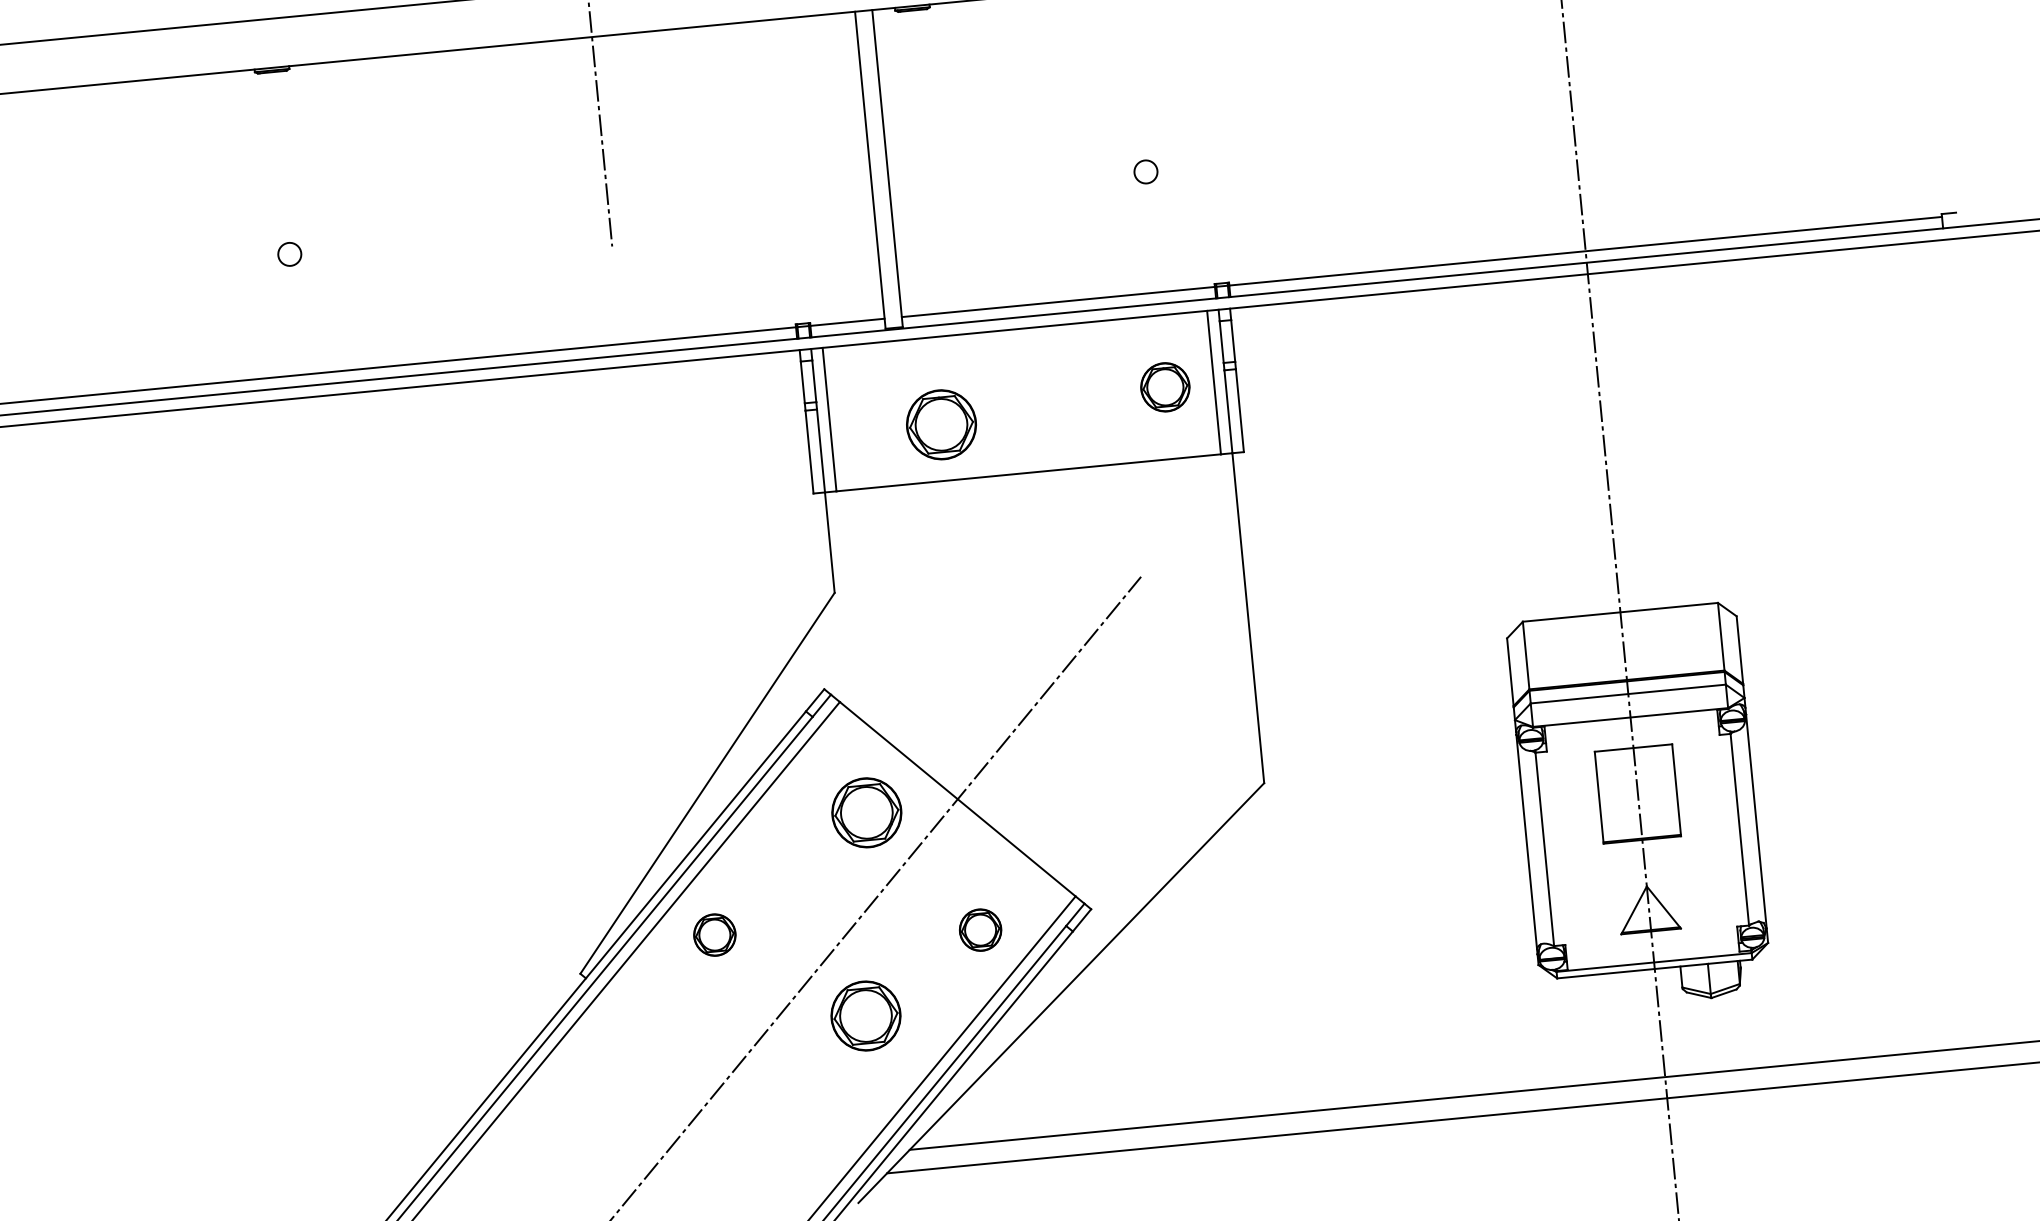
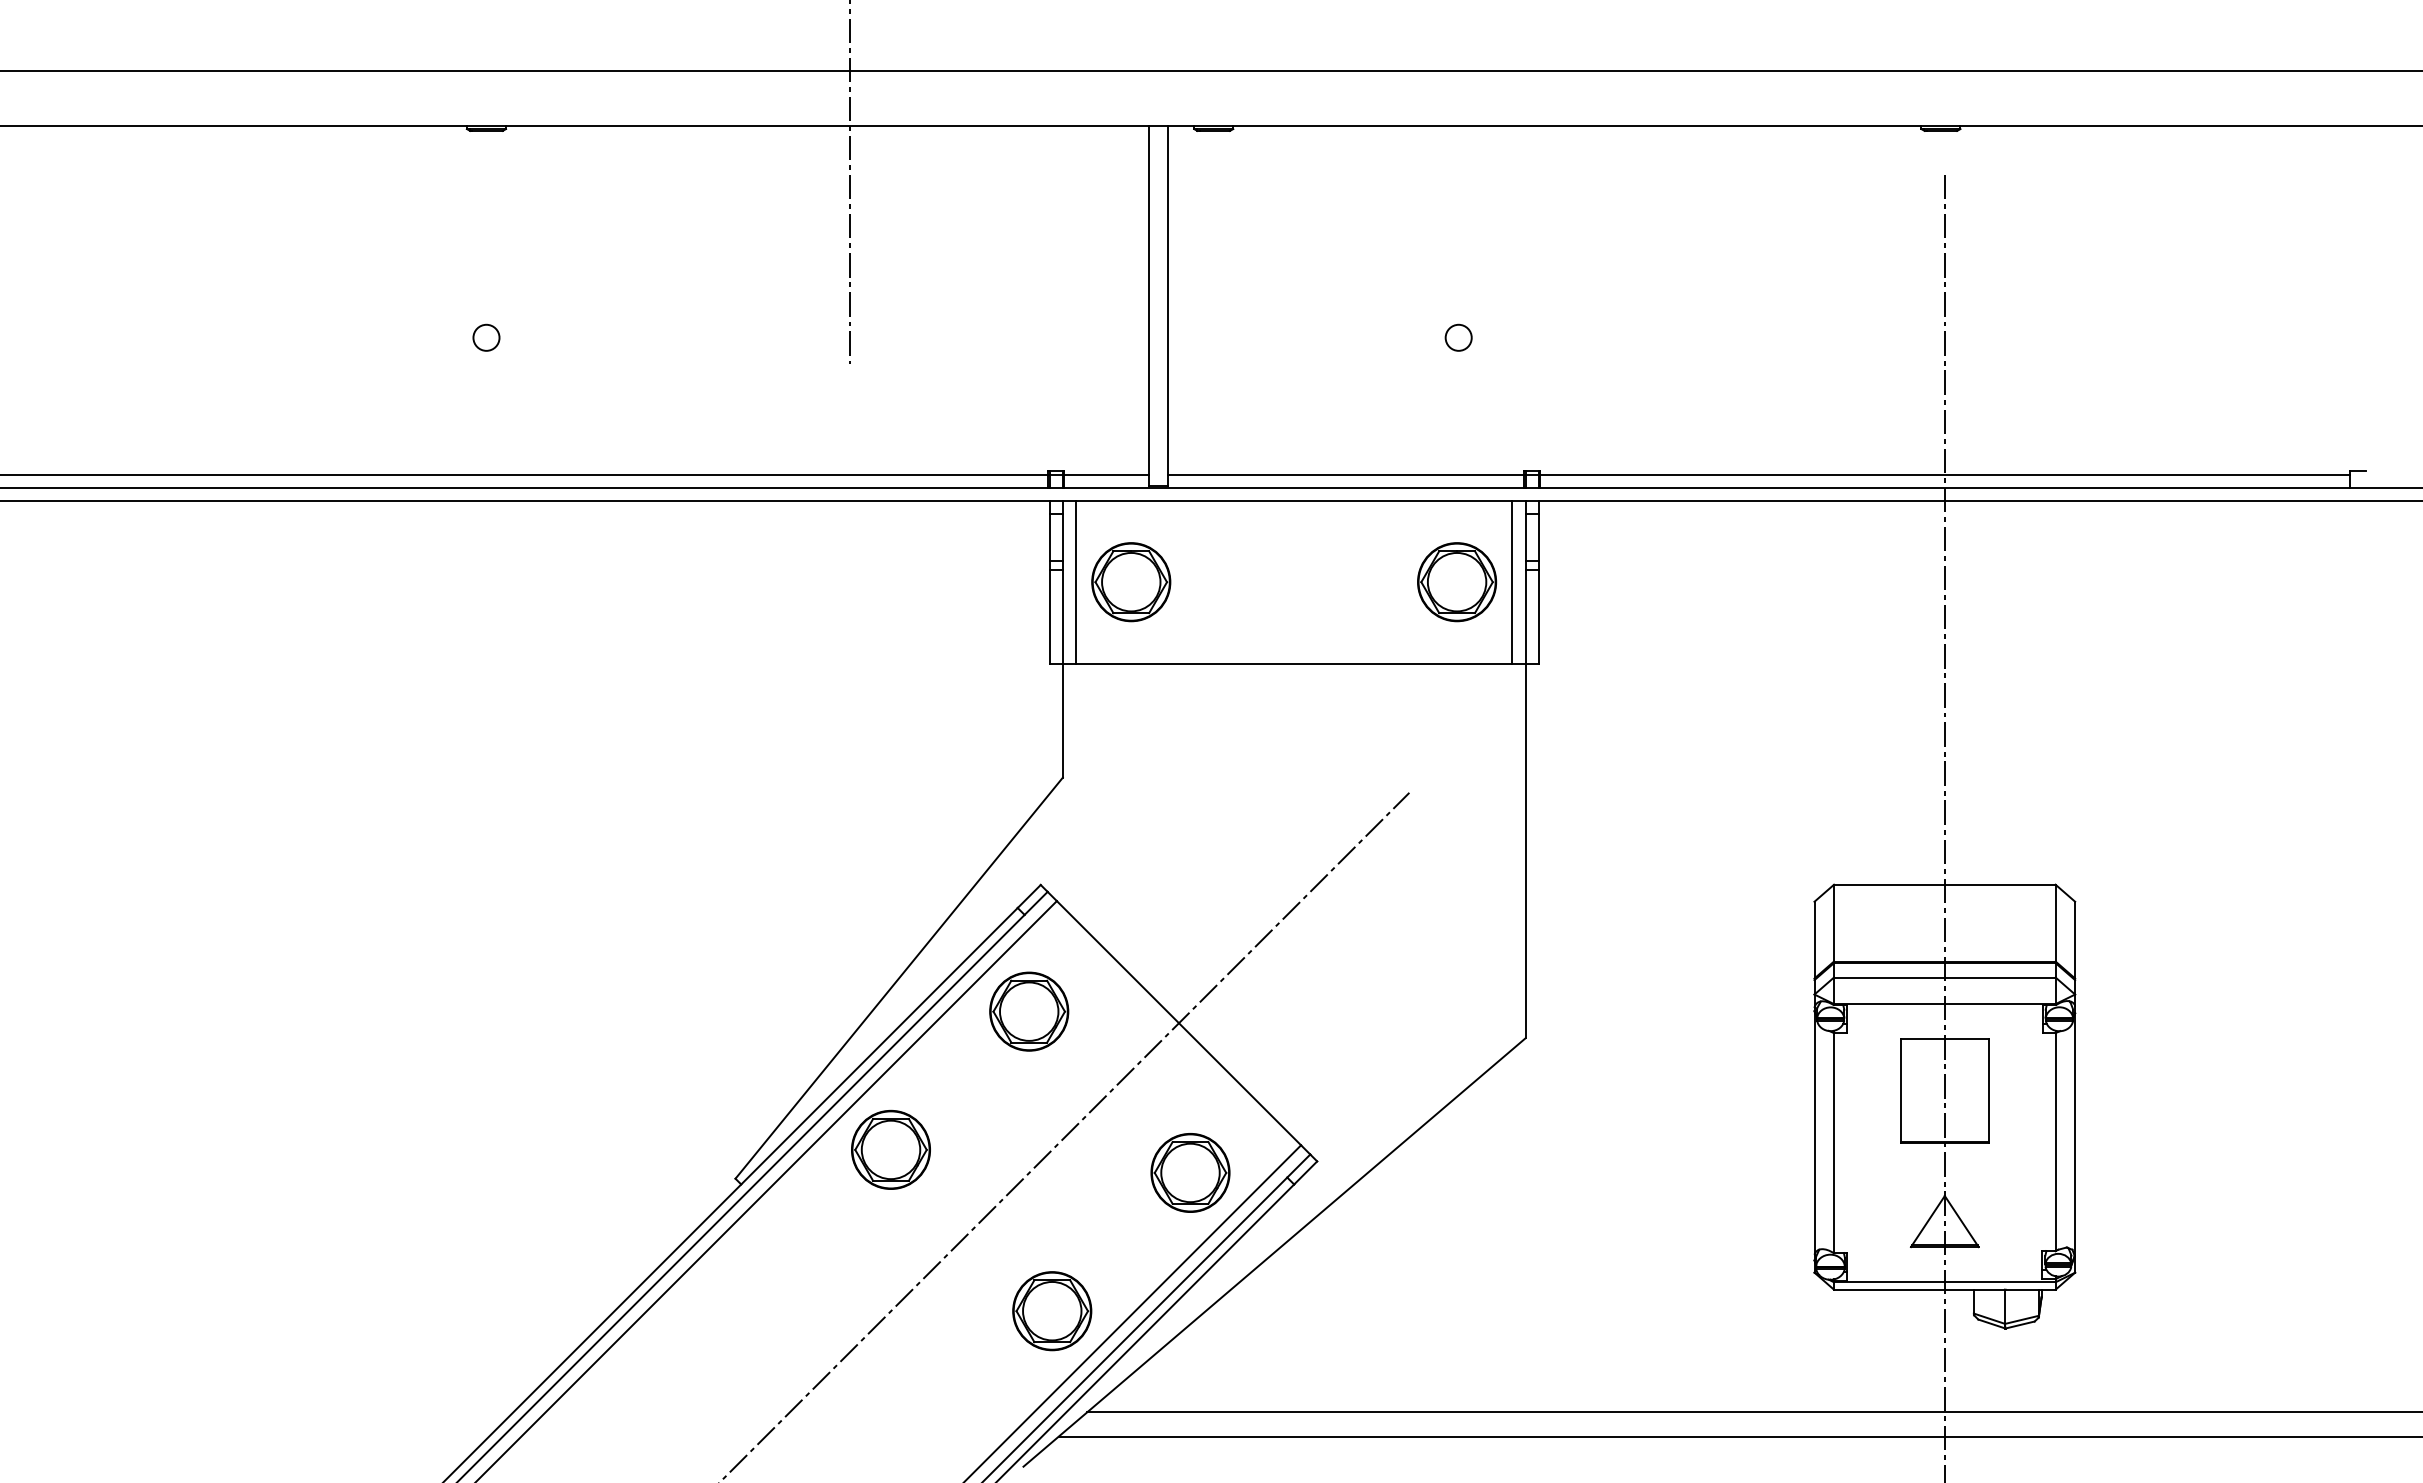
part: (1165, 387) -> (1457, 582), size x1.43
part: (941, 425) -> (1131, 582), moved
part: (867, 812) -> (1029, 1011), moved
part: (980, 929) -> (1190, 1172), size x1.67
part: (714, 934) -> (890, 1149), size x1.67
part: (866, 1016) -> (1052, 1311), moved

